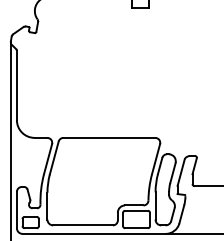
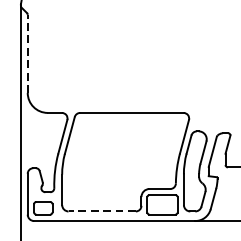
line: (16, 85) -> (27, 53), solid -> dashed
line: (83, 225) -> (102, 211), solid -> dashed

